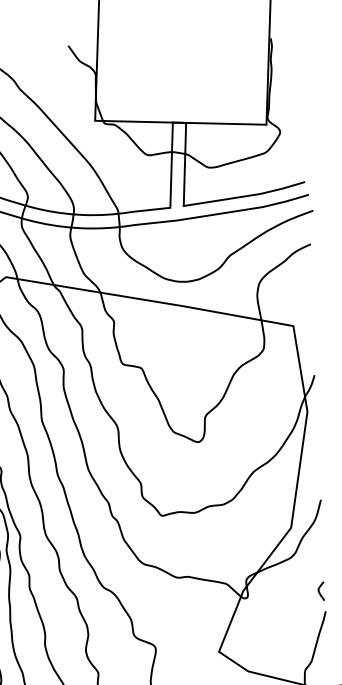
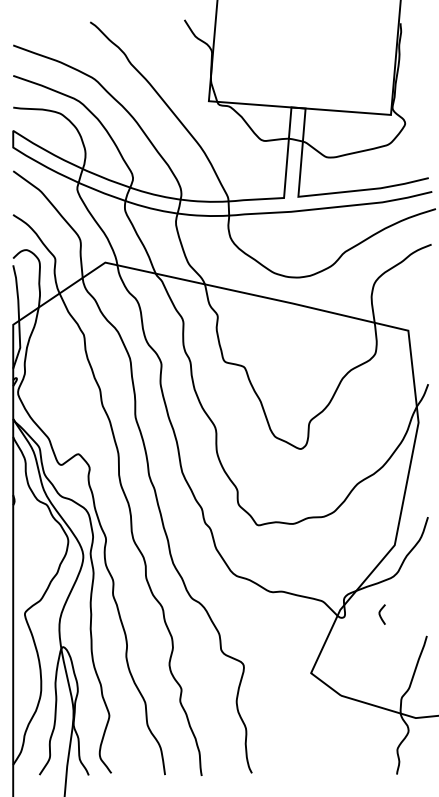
curve: (319, 591) -> (380, 614), moved

